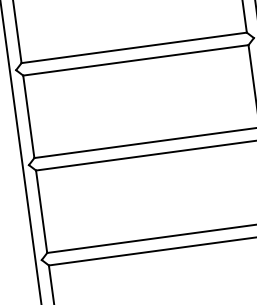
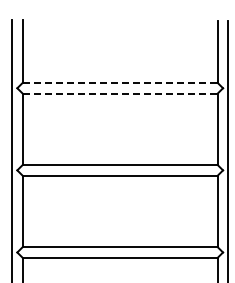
line: (134, 47) -> (120, 82), solid -> dashed
line: (136, 60) -> (120, 93), solid -> dashed

